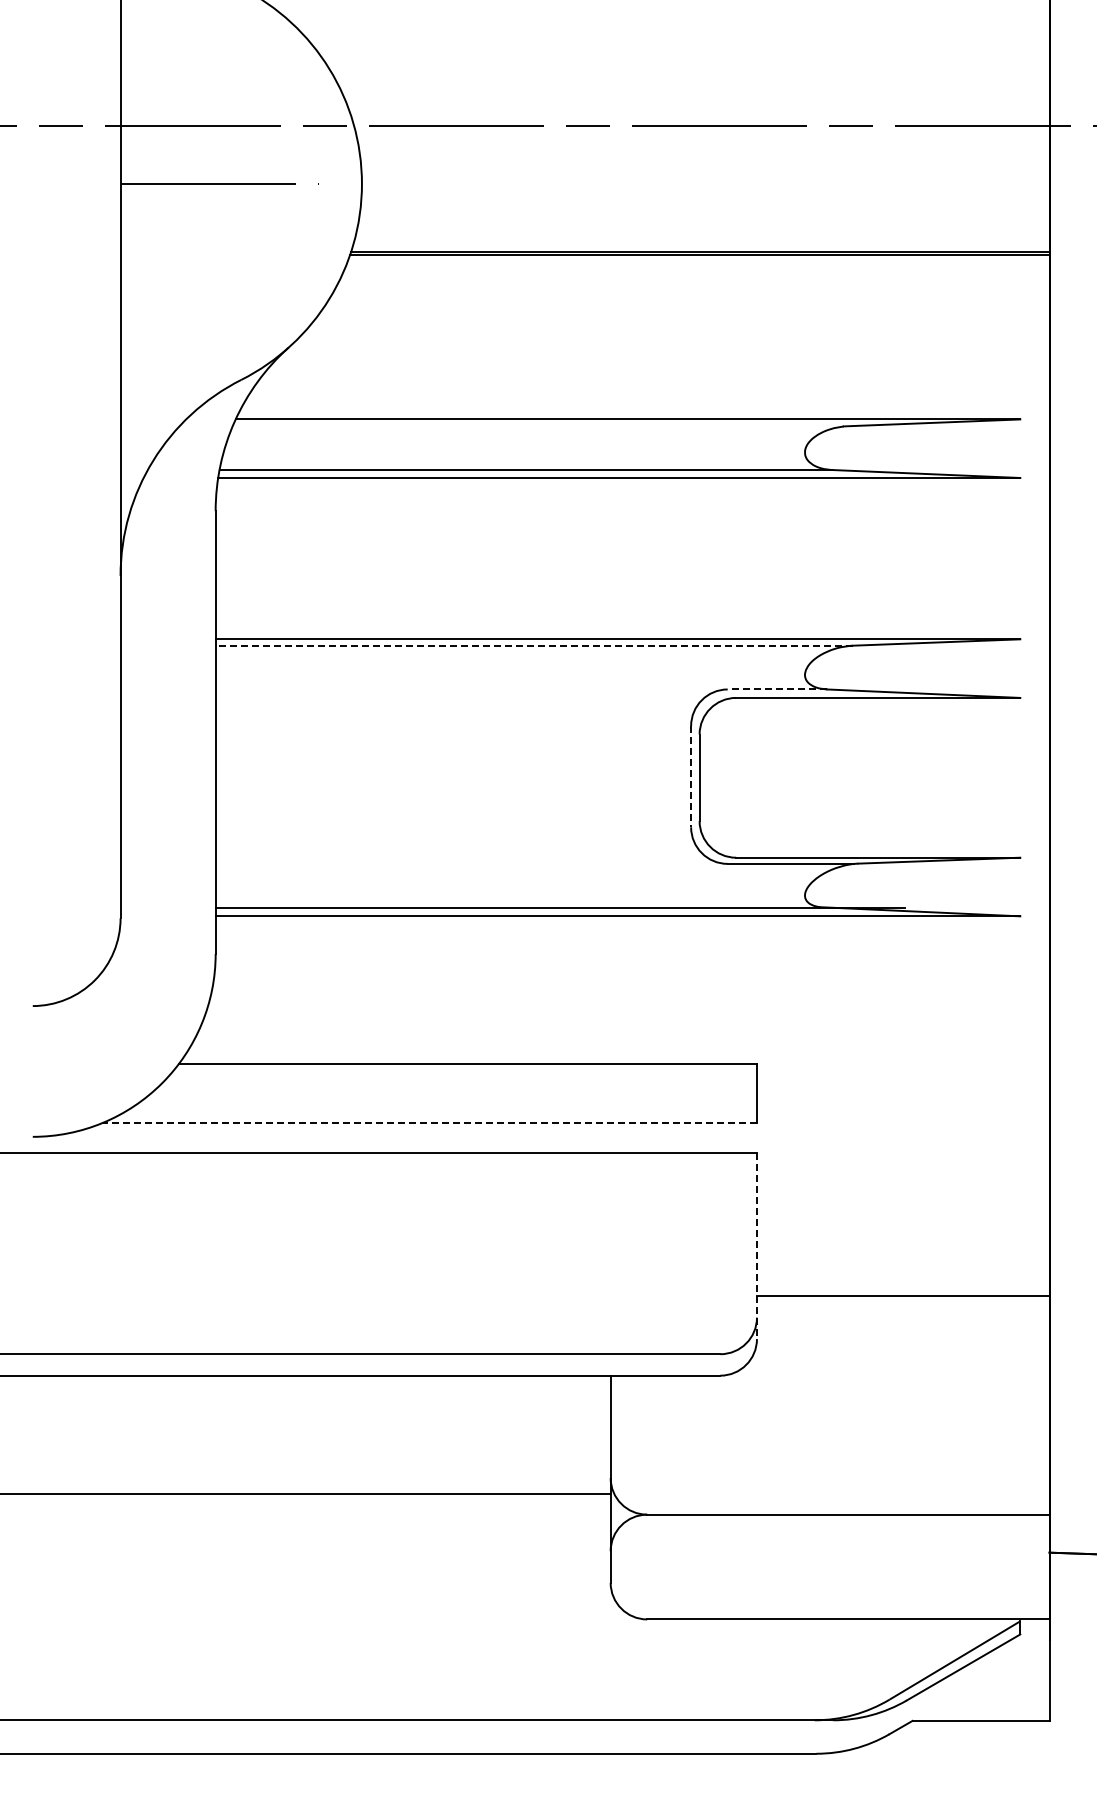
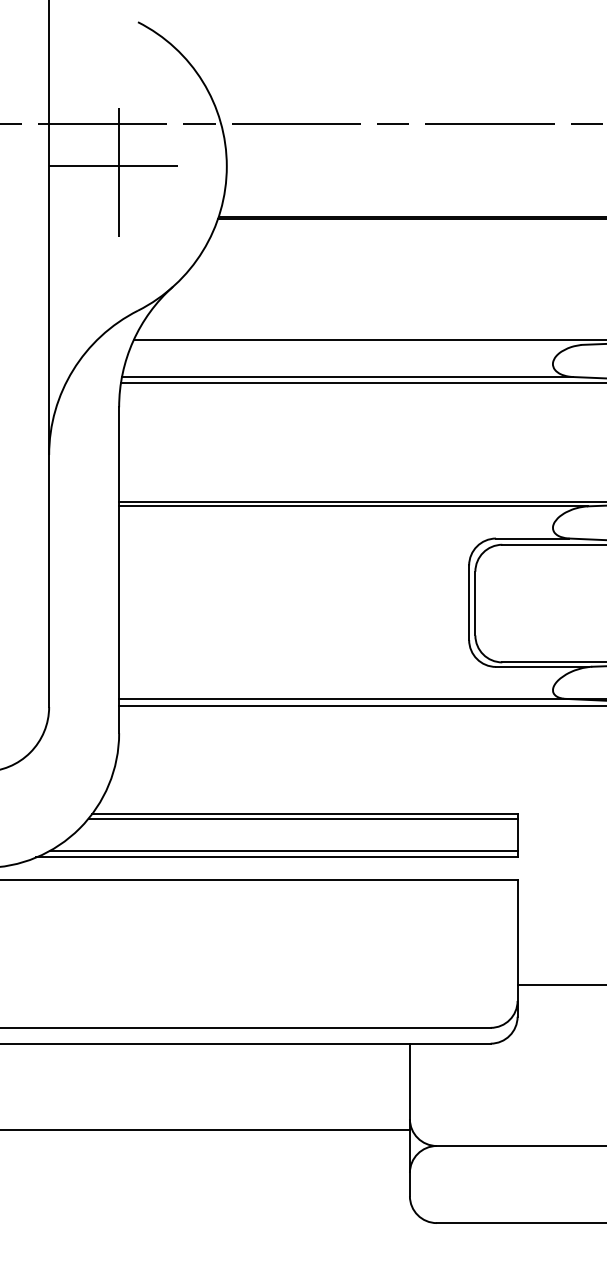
line: (215, 183) -> (119, 166), added
line: (534, 645) -> (353, 506), dashed -> solid
line: (777, 689) -> (532, 538), dashed -> solid
line: (691, 776) -> (469, 602), dashed -> solid
line: (465, 1069) -> (303, 818), added
line: (438, 1113) -> (283, 850), added
line: (430, 1122) -> (277, 857), dashed -> solid
line: (756, 1246) -> (517, 948), dashed -> solid

